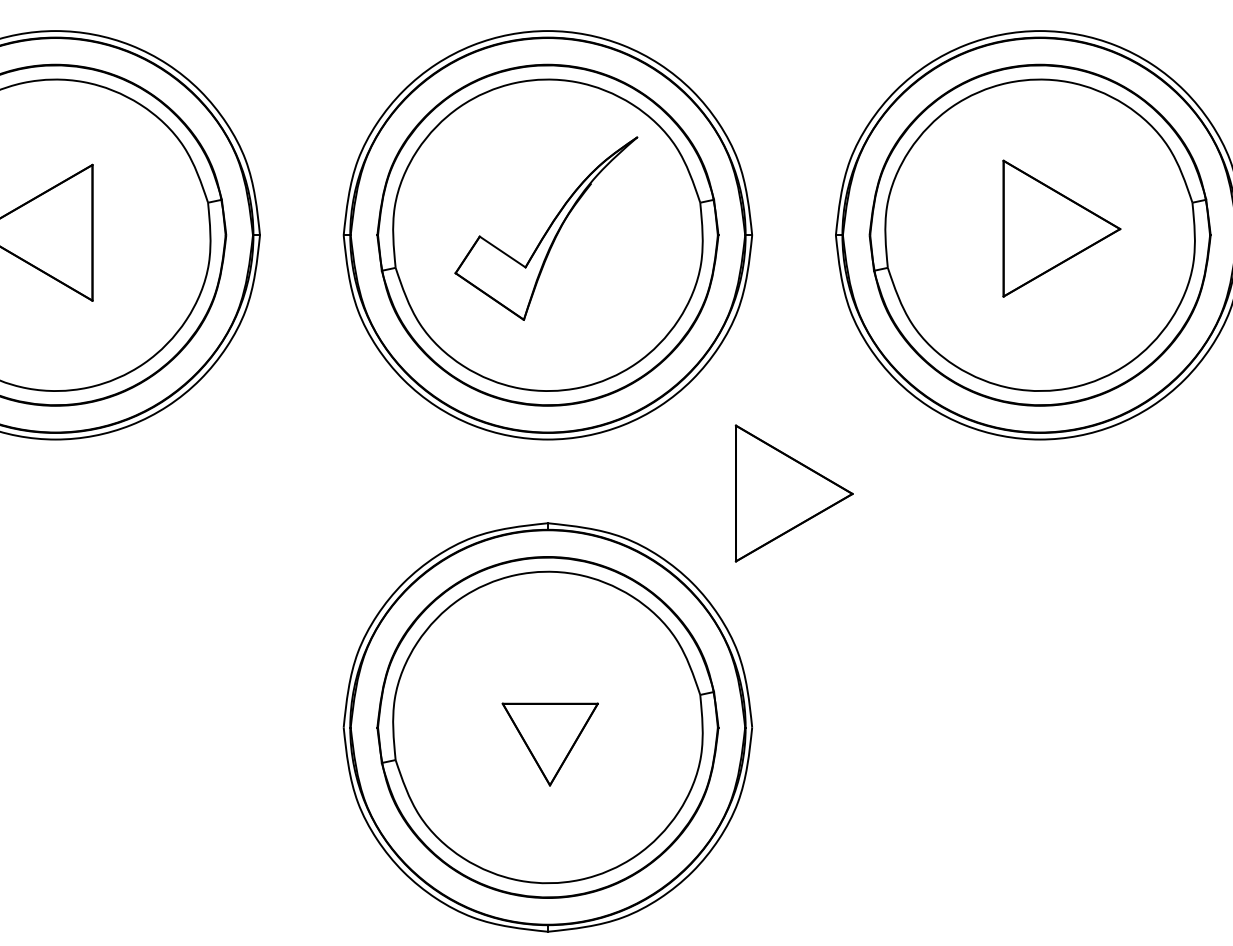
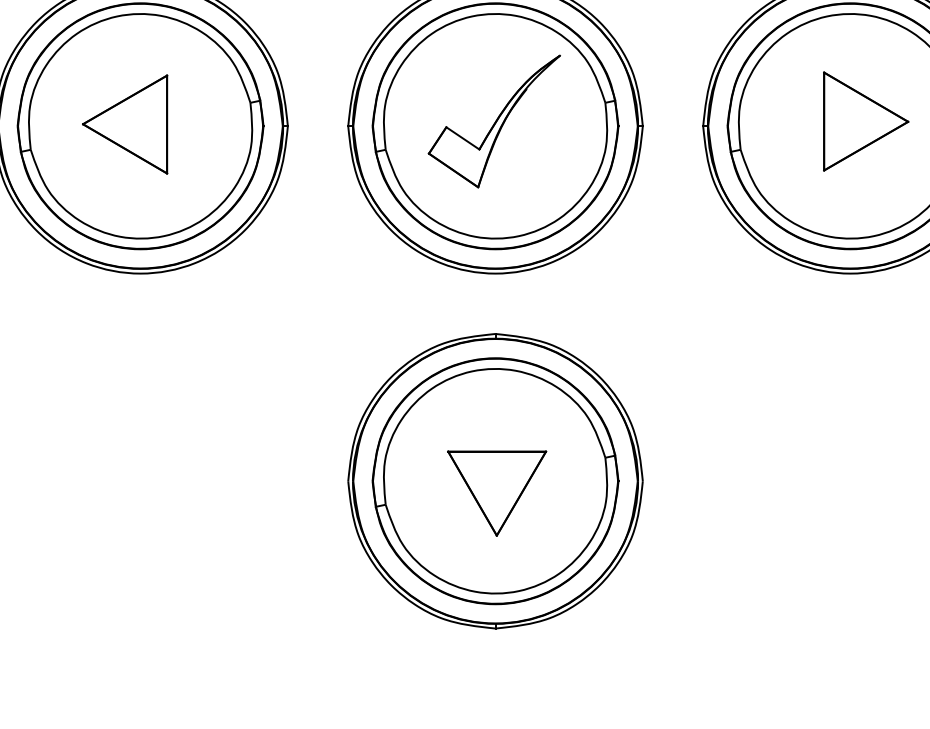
part: (794, 493) -> (673, 312), removed
part: (550, 744) -> (497, 493), size x1.43

